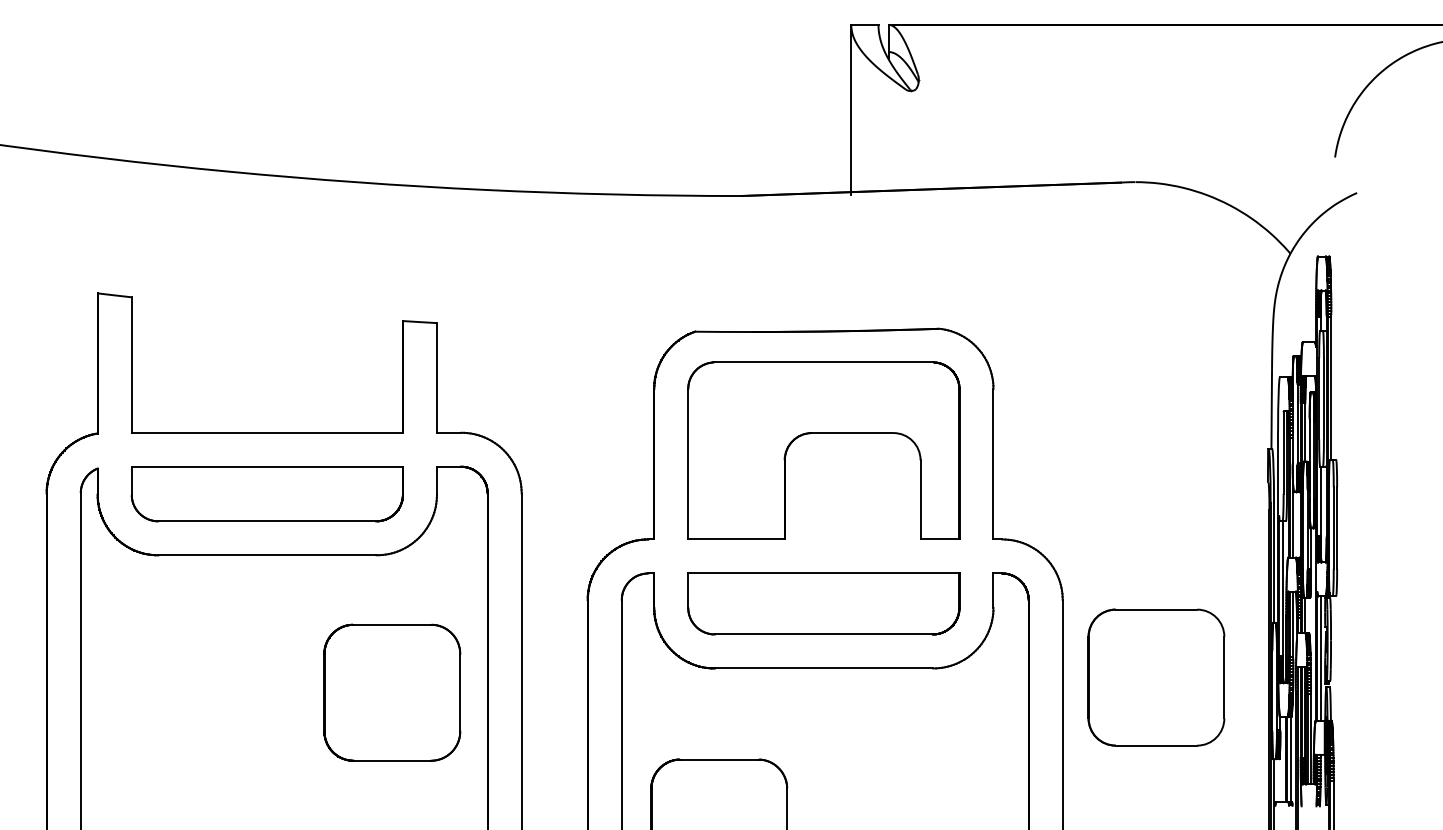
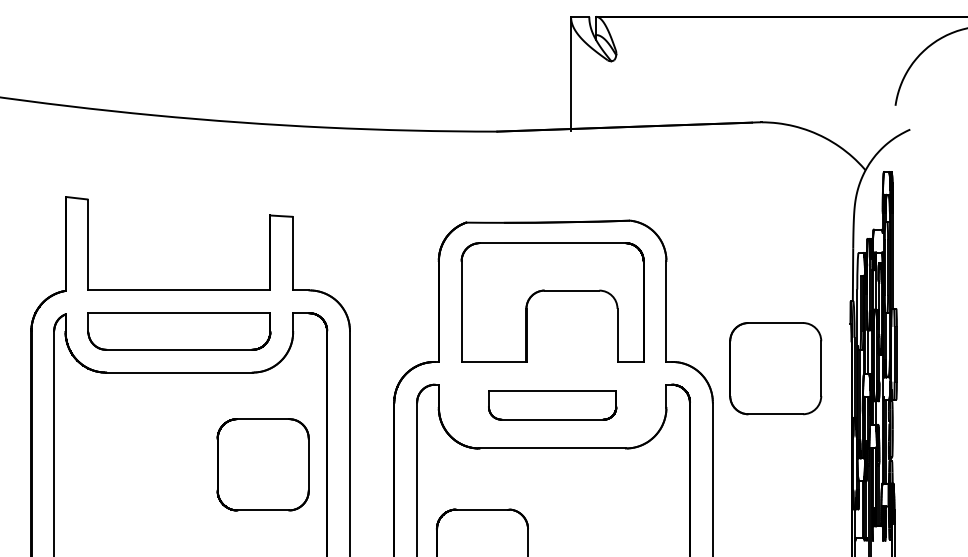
part: (823, 604) -> (552, 405), size x0.7
part: (1156, 677) -> (775, 368), moved

